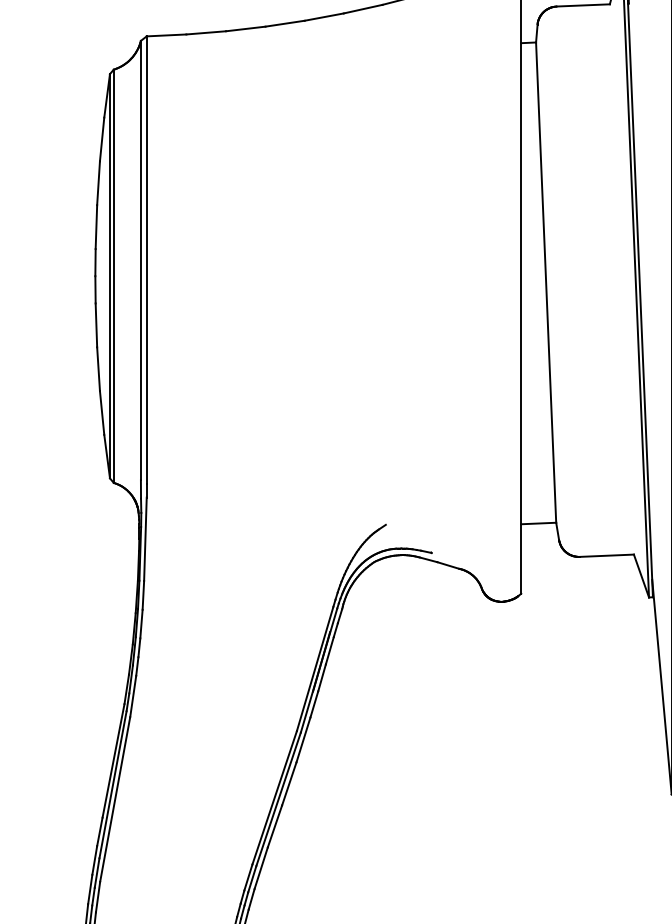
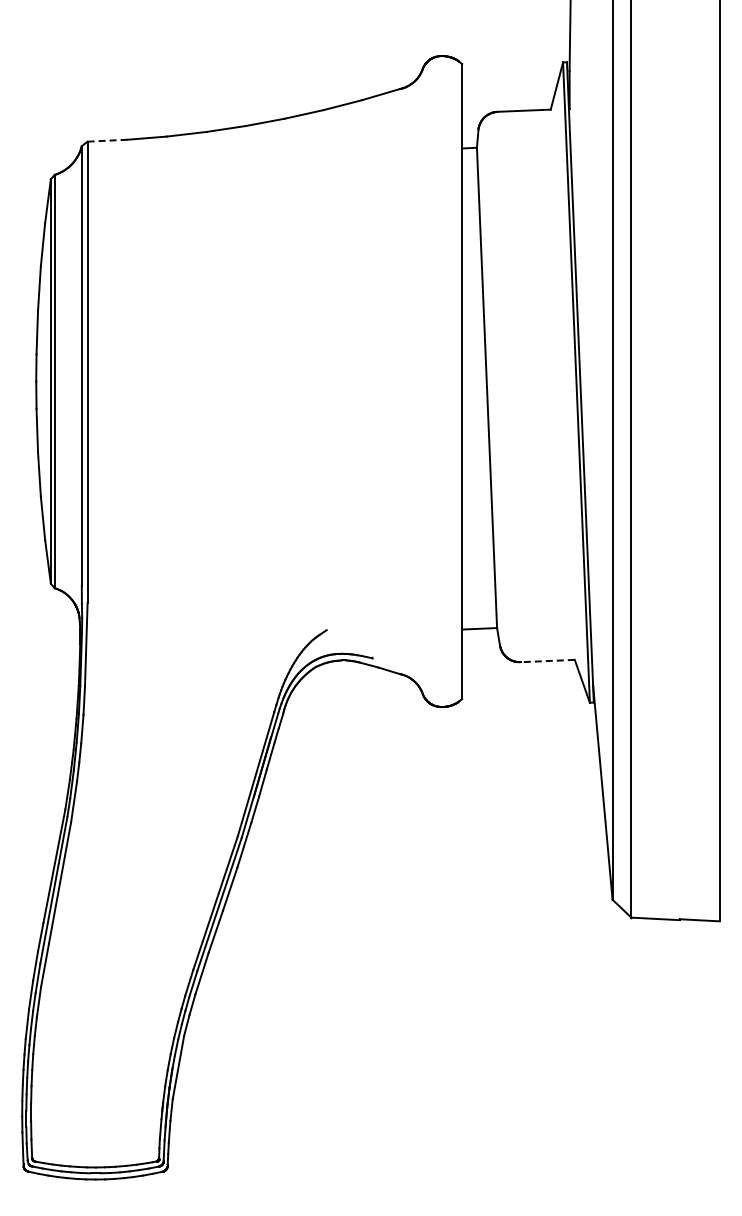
line: (166, 35) -> (107, 140), solid -> dashed
line: (606, 556) -> (547, 661), solid -> dashed

